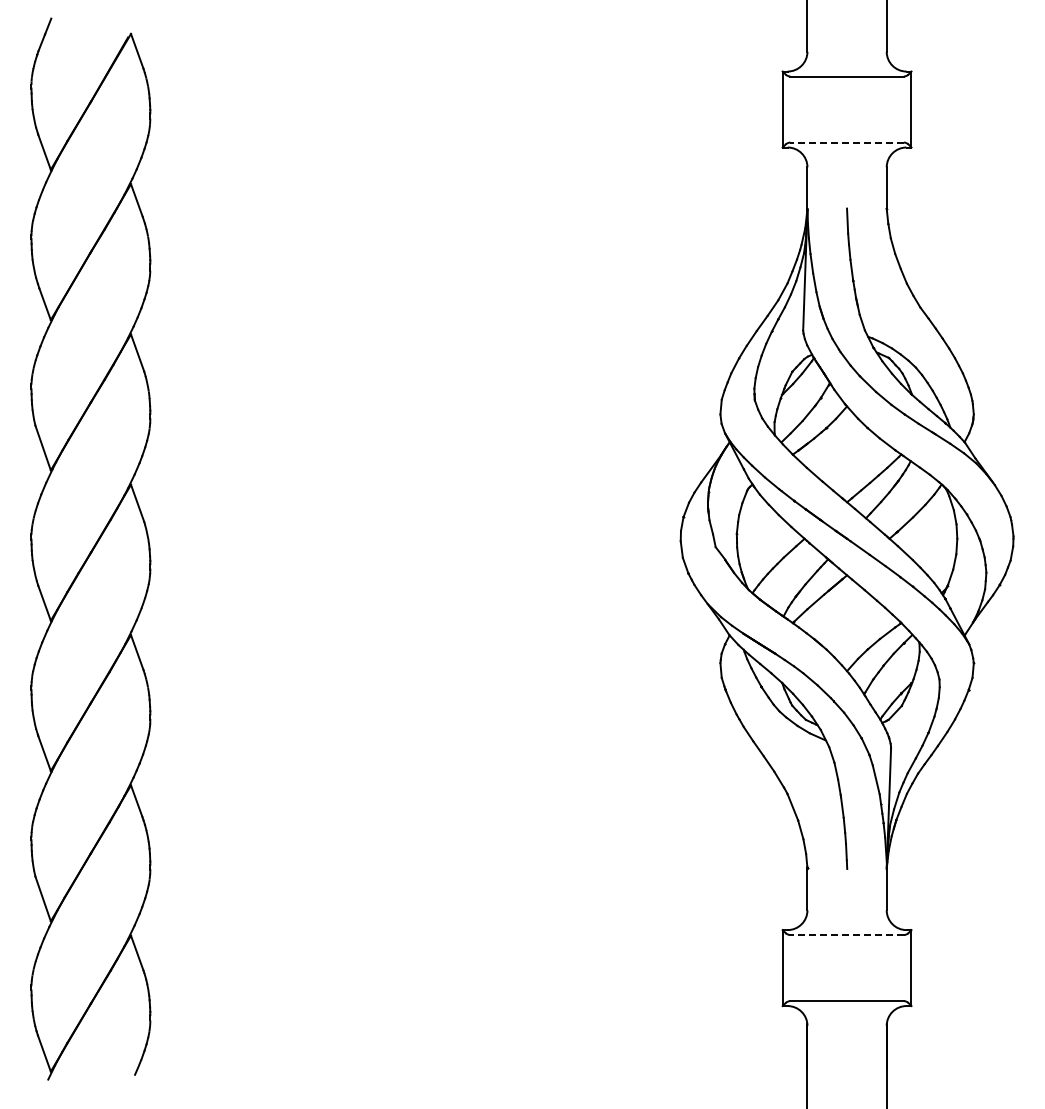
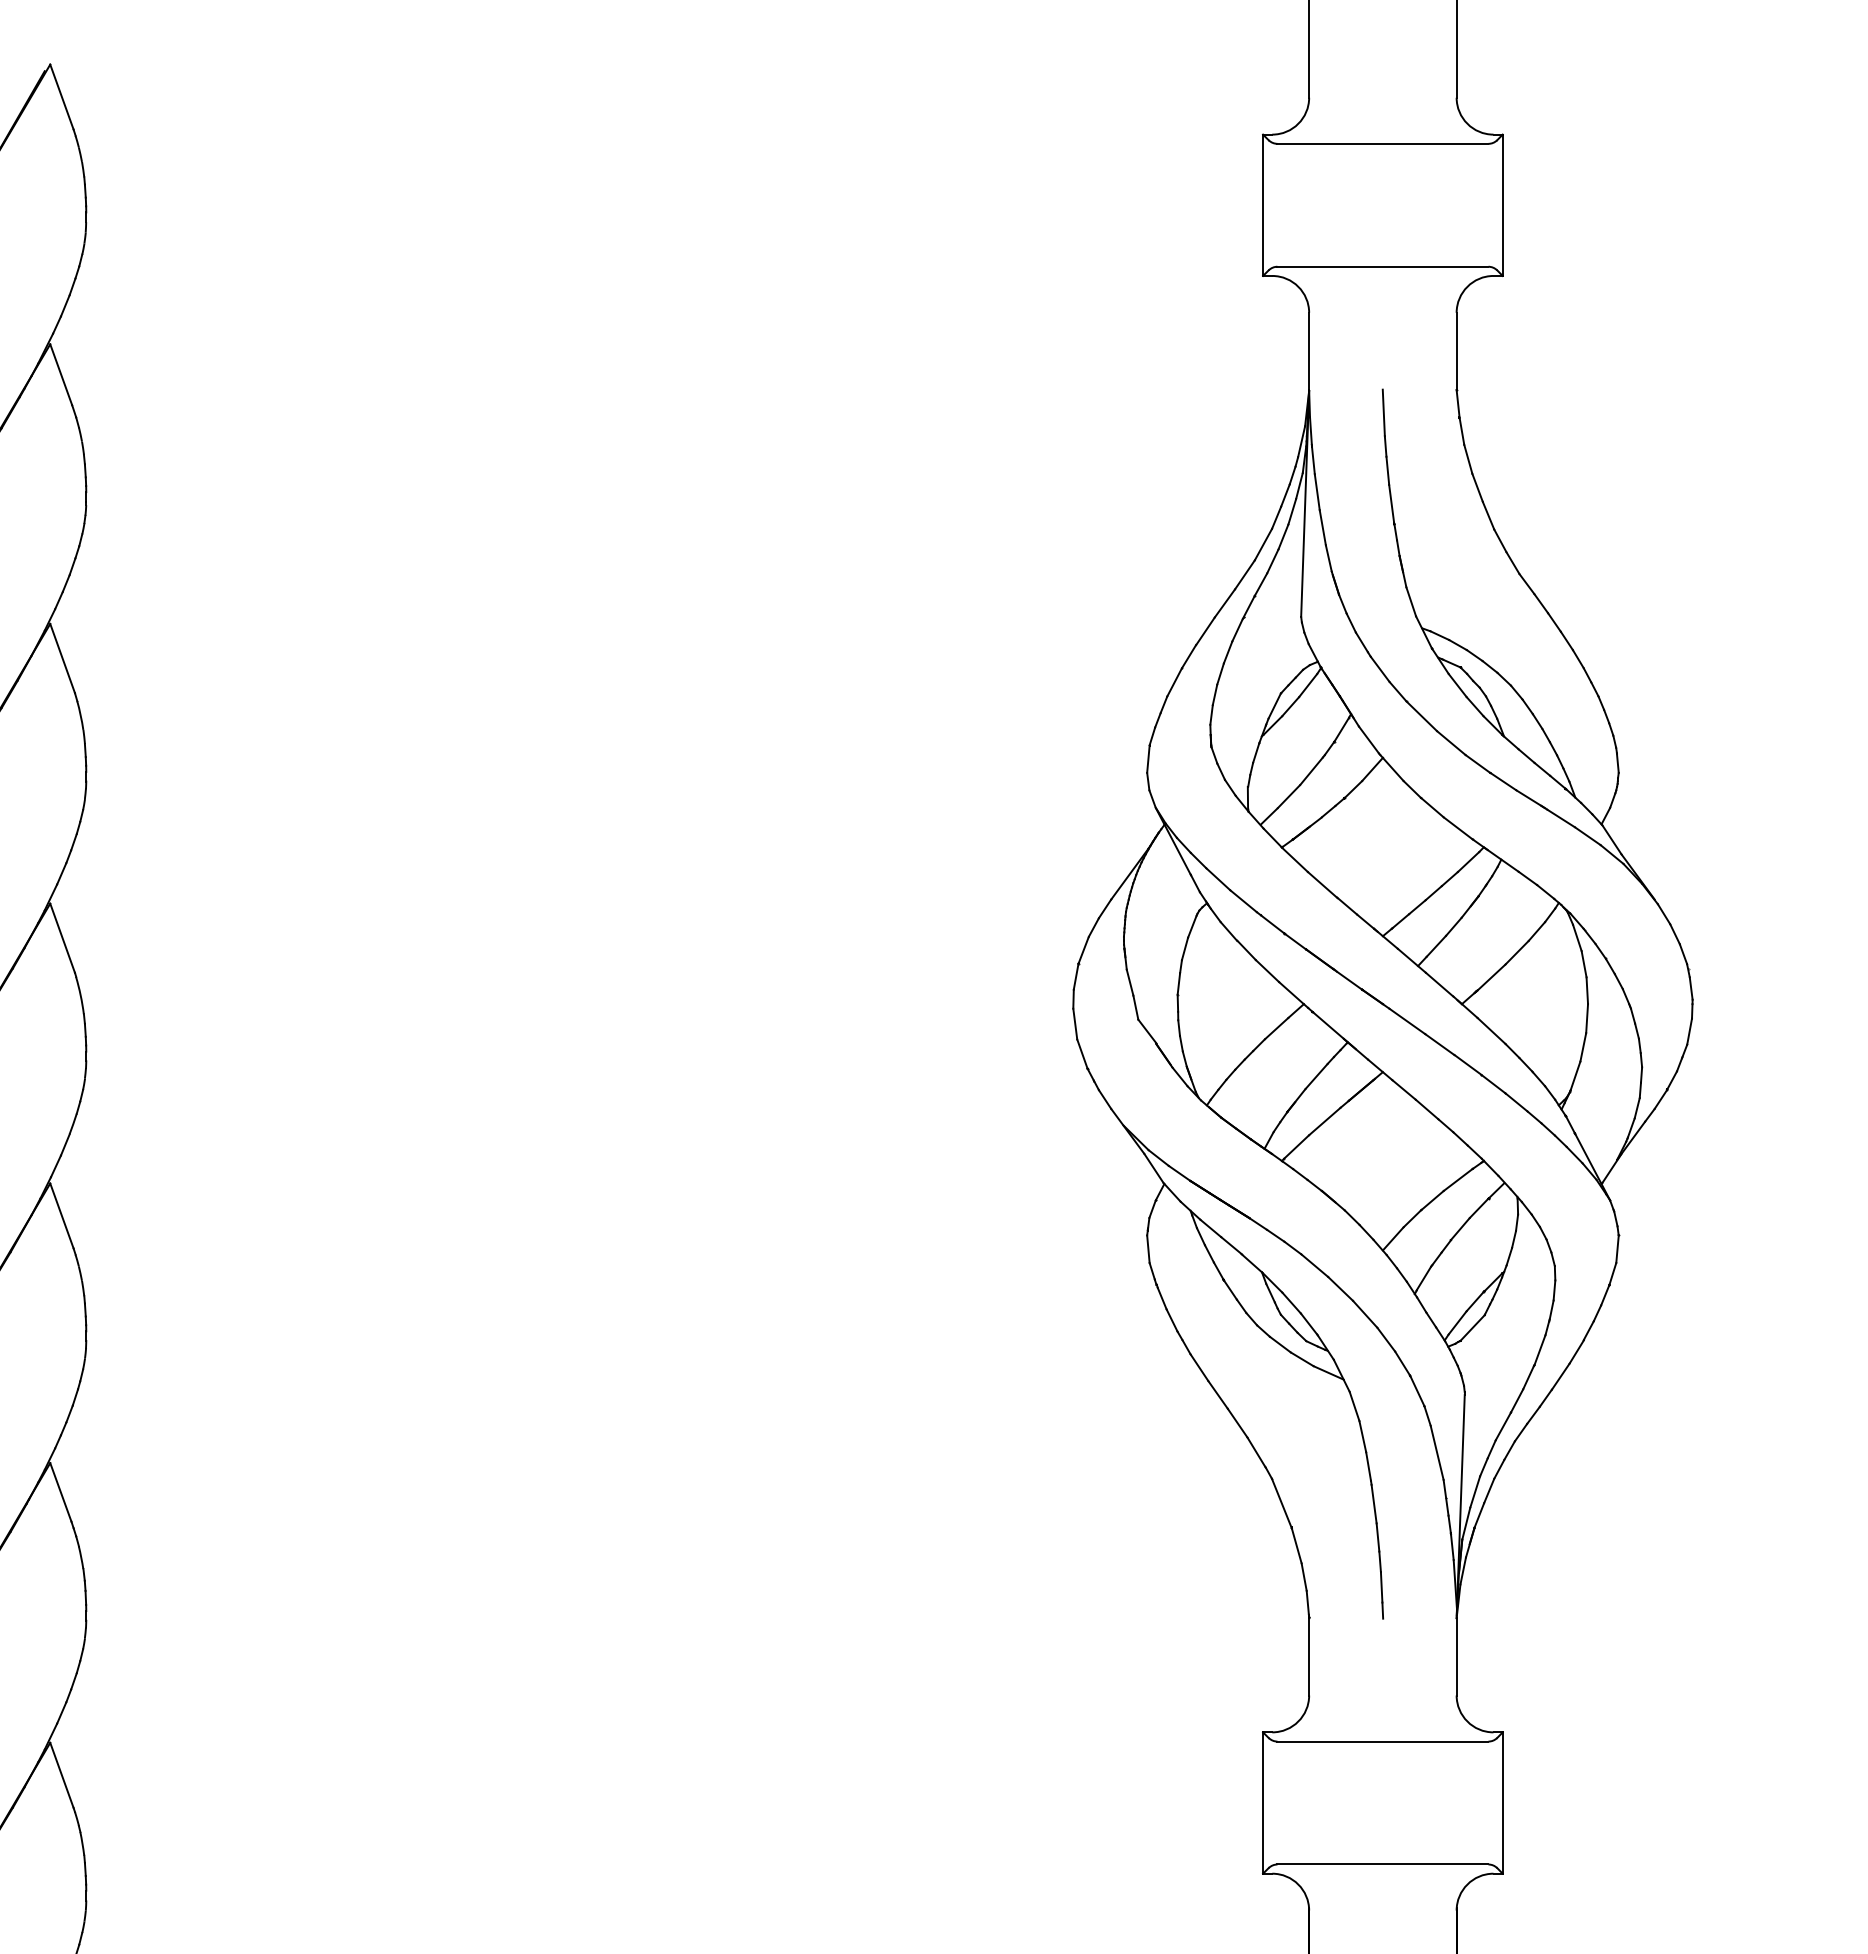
line: (847, 142) -> (1383, 266), dashed -> solid
line: (847, 935) -> (1383, 1742), dashed -> solid

